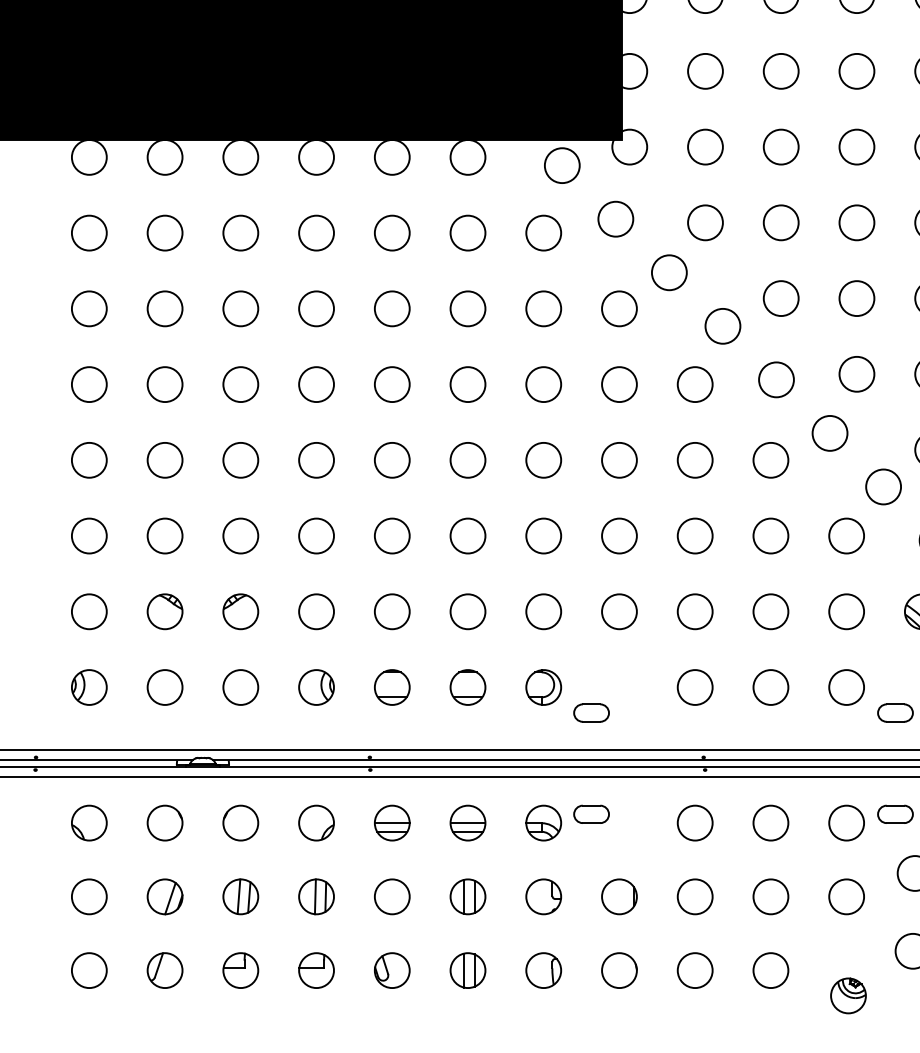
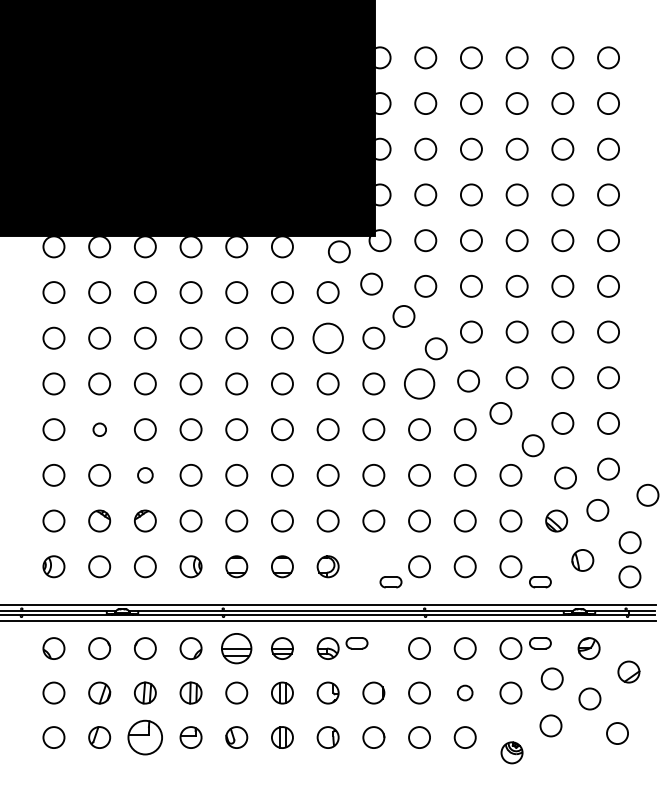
circle: (542, 307) -> (327, 337), size x1.4
circle: (695, 383) -> (419, 383), size x1.4
circle: (164, 460) -> (99, 429), size x0.6
circle: (241, 536) -> (145, 475), size x0.7
part: (590, 713) -> (390, 582), moved
part: (391, 822) -> (236, 648), size x1.4
circle: (769, 895) -> (464, 692), size x0.7
part: (241, 970) -> (145, 737), size x1.6

